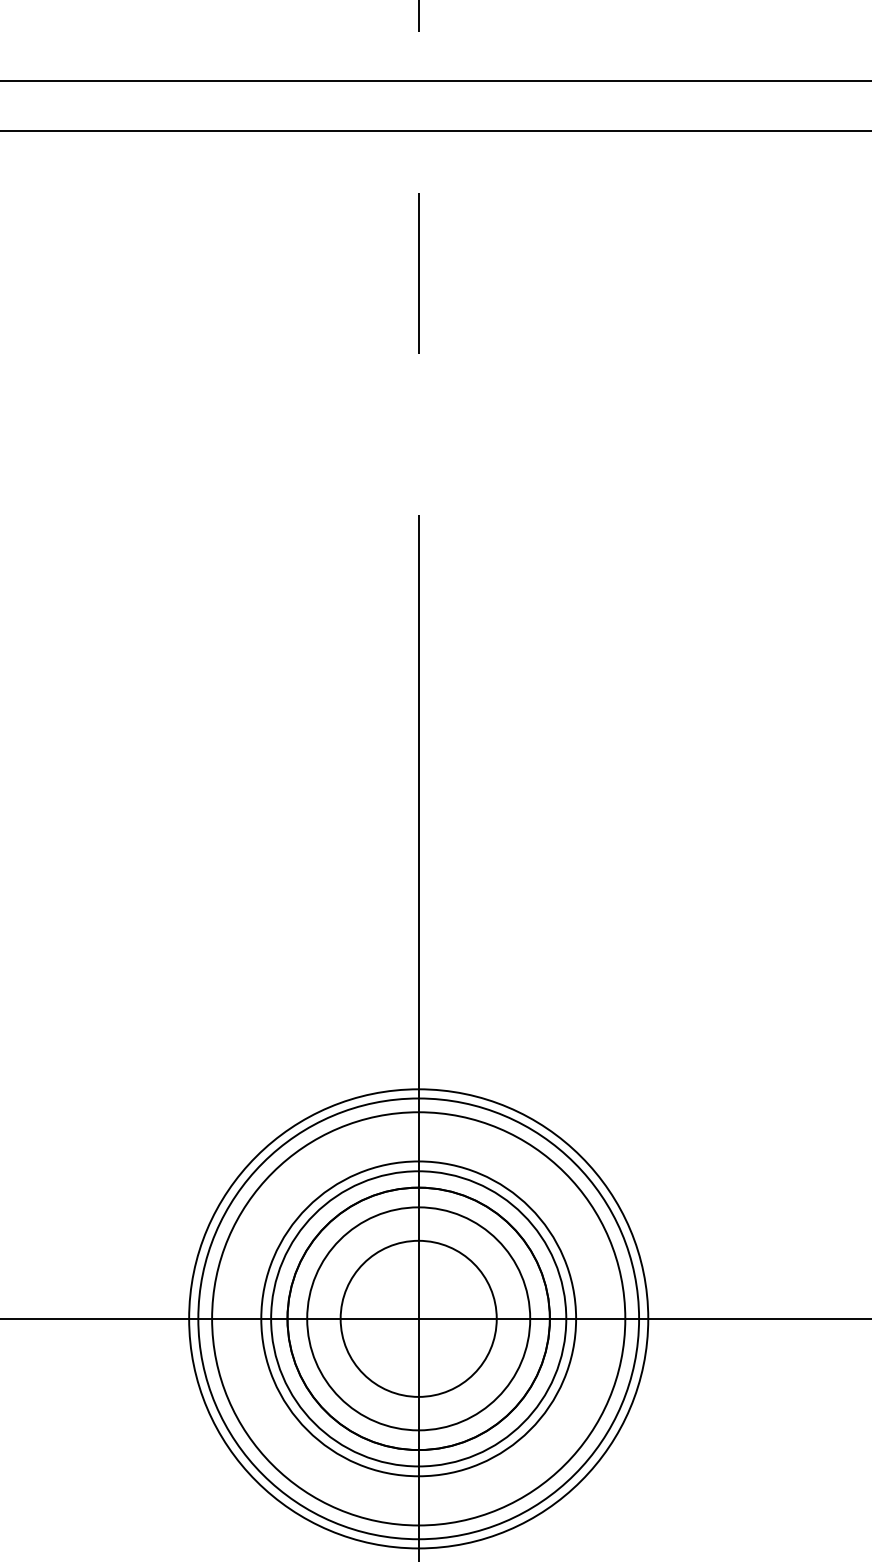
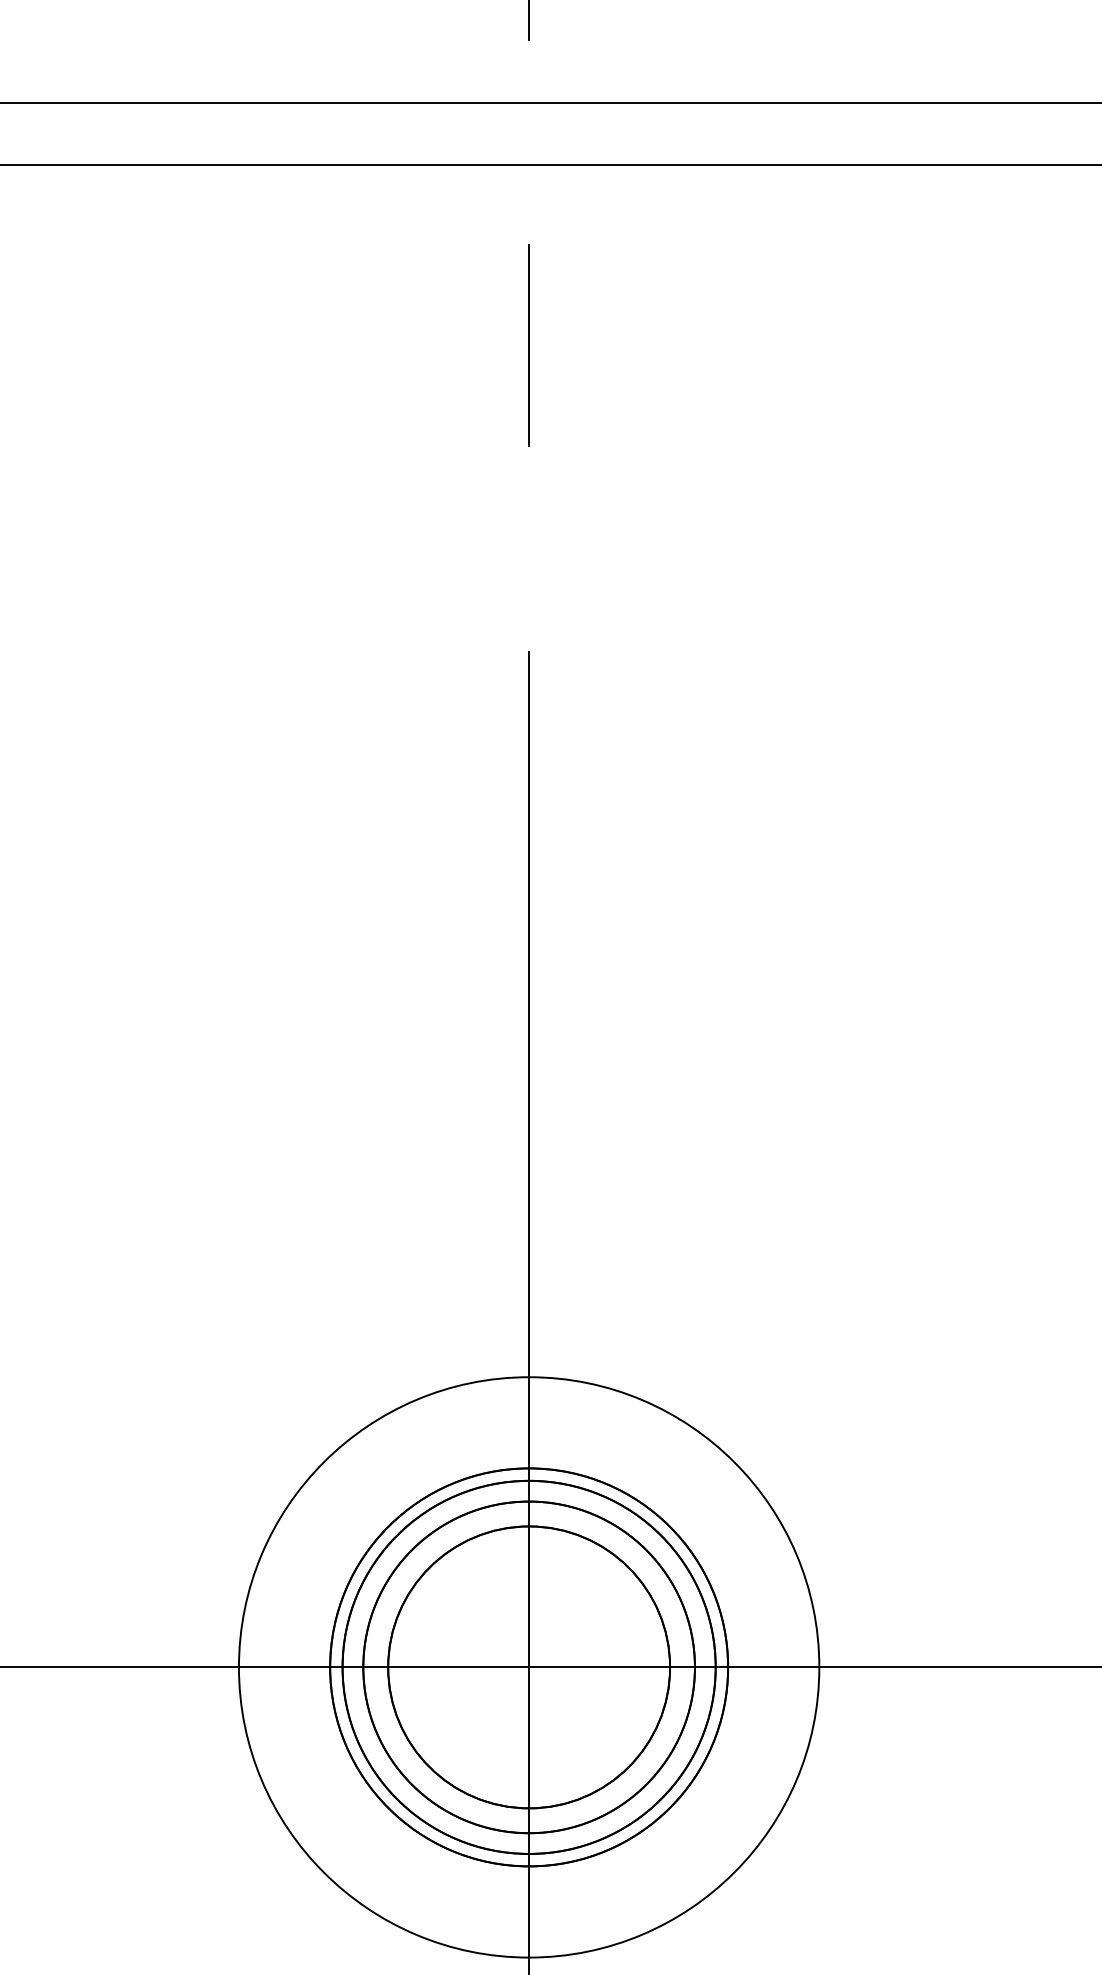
circle: (418, 1318) -> (528, 1666), size x0.71
circle: (418, 1318) -> (529, 1667), size x0.71
circle: (418, 1318) -> (529, 1667), size x1.43

